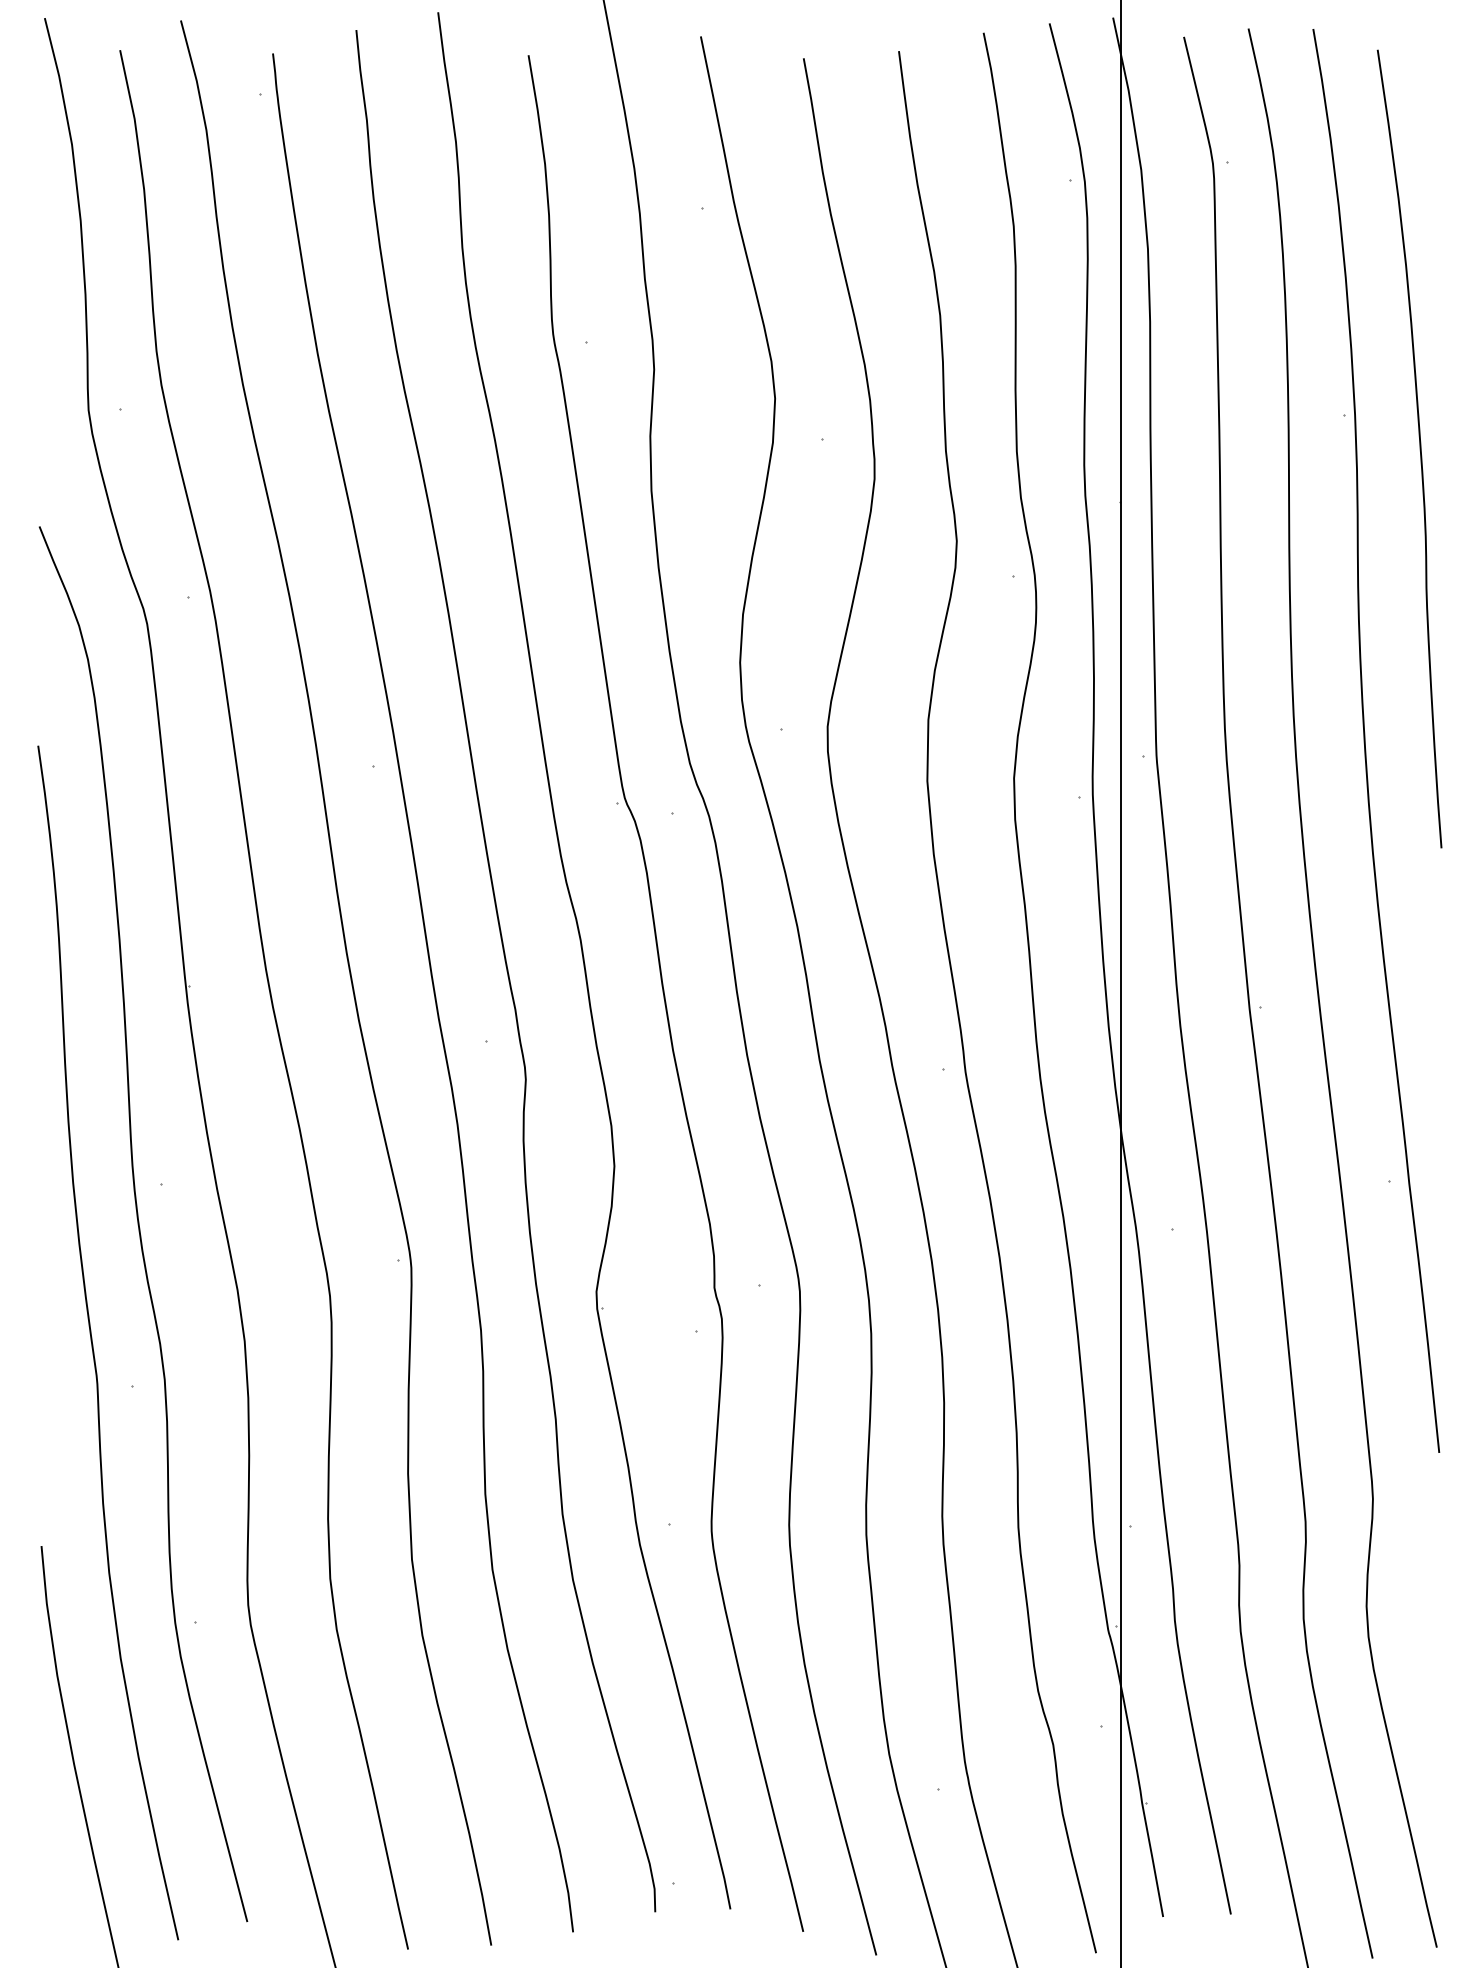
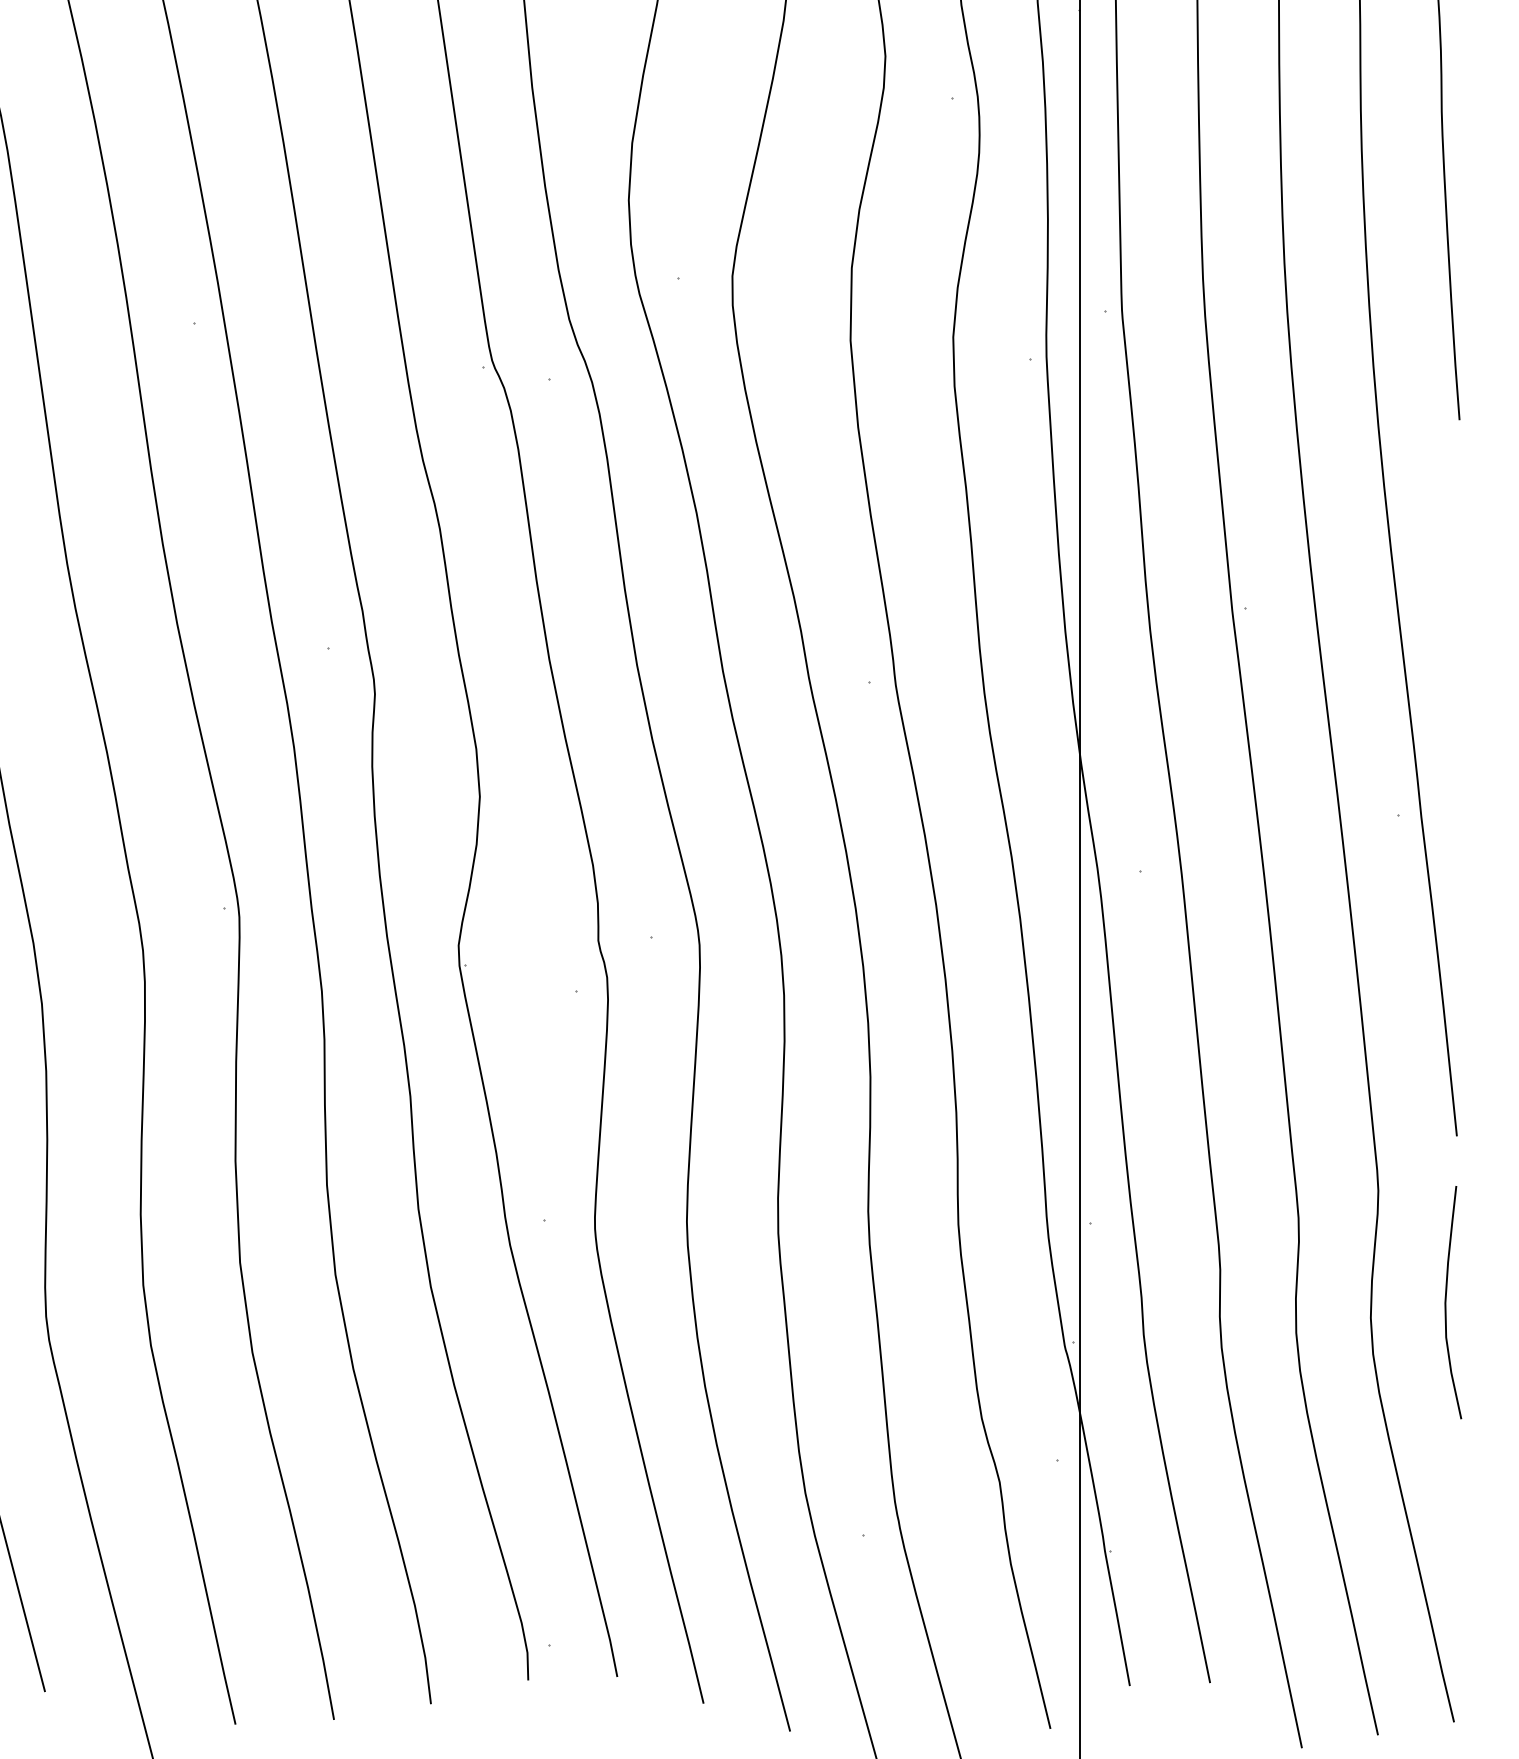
curve: (1430, 1592) -> (1446, 1301), added

